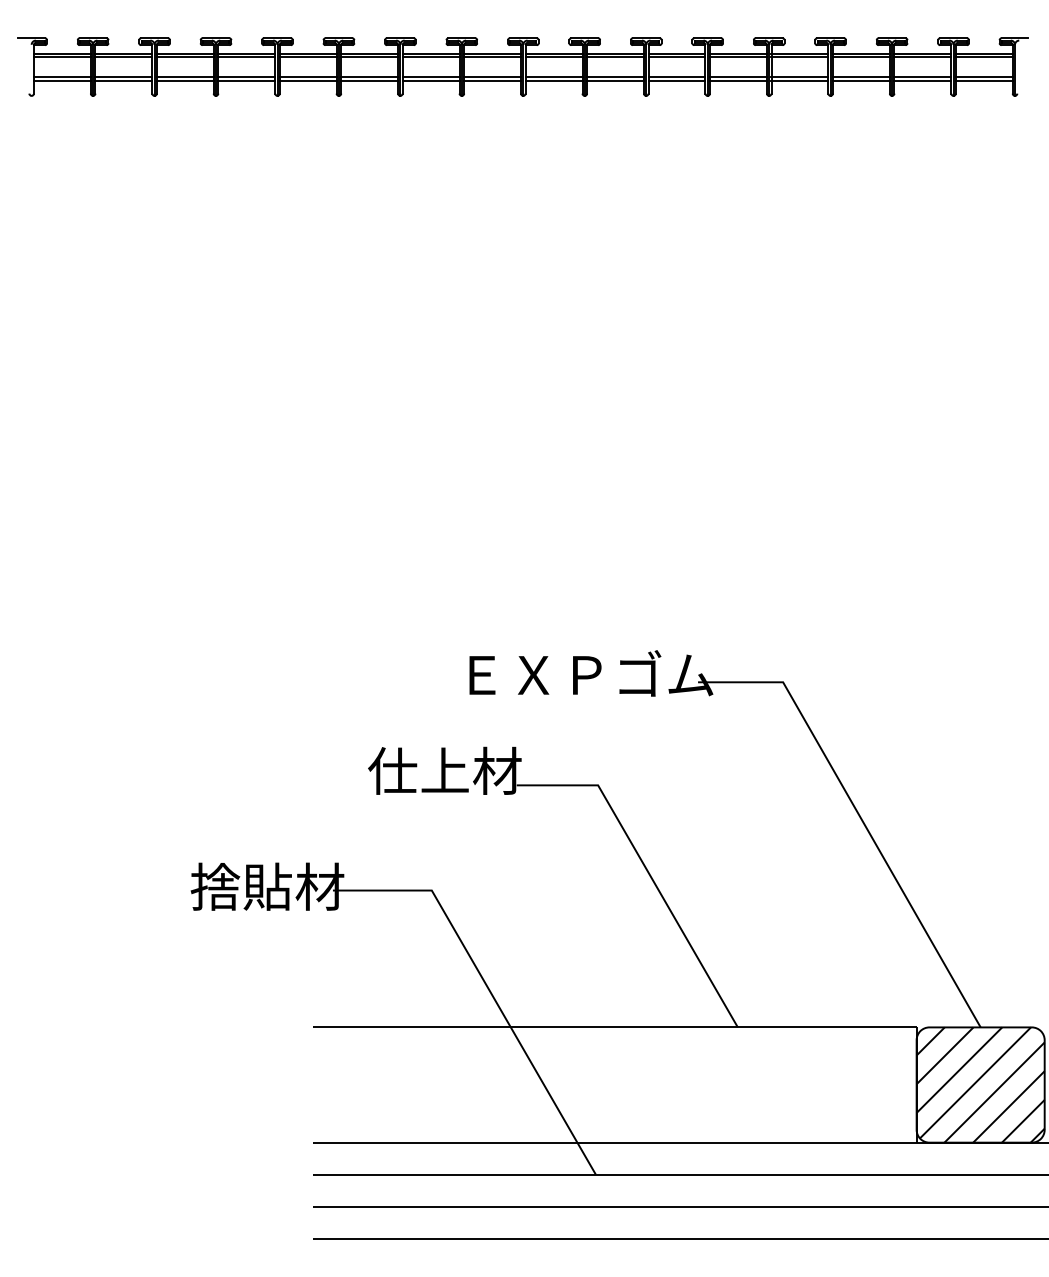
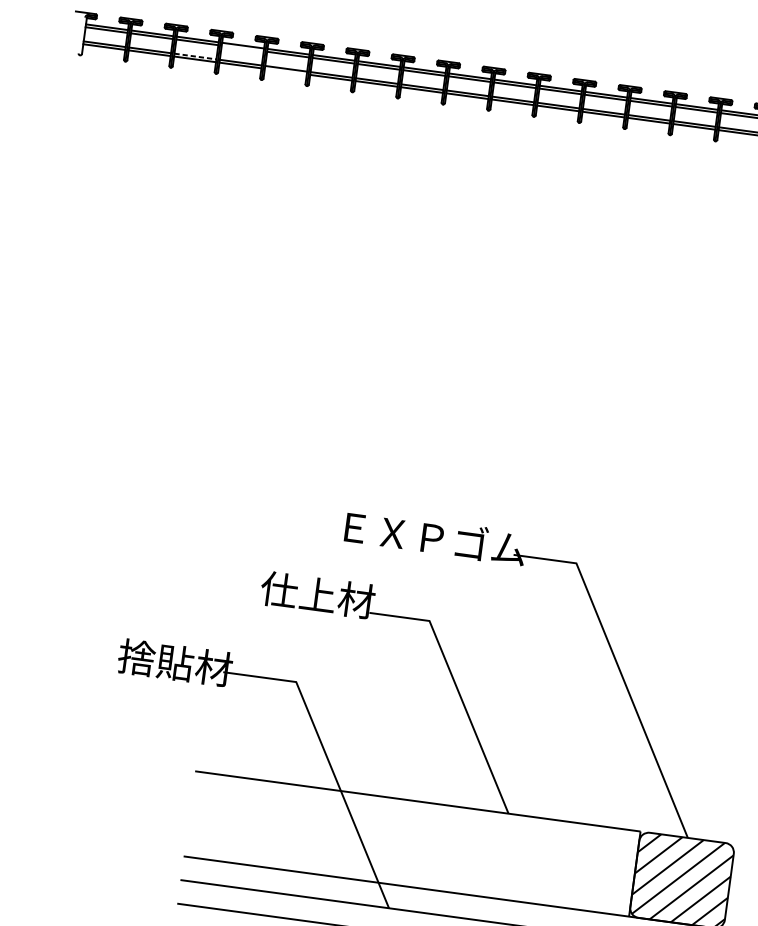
line: (246, 57) -> (242, 48), removed
line: (185, 76) -> (195, 56), solid -> dashed
line: (307, 80) -> (285, 71), removed

